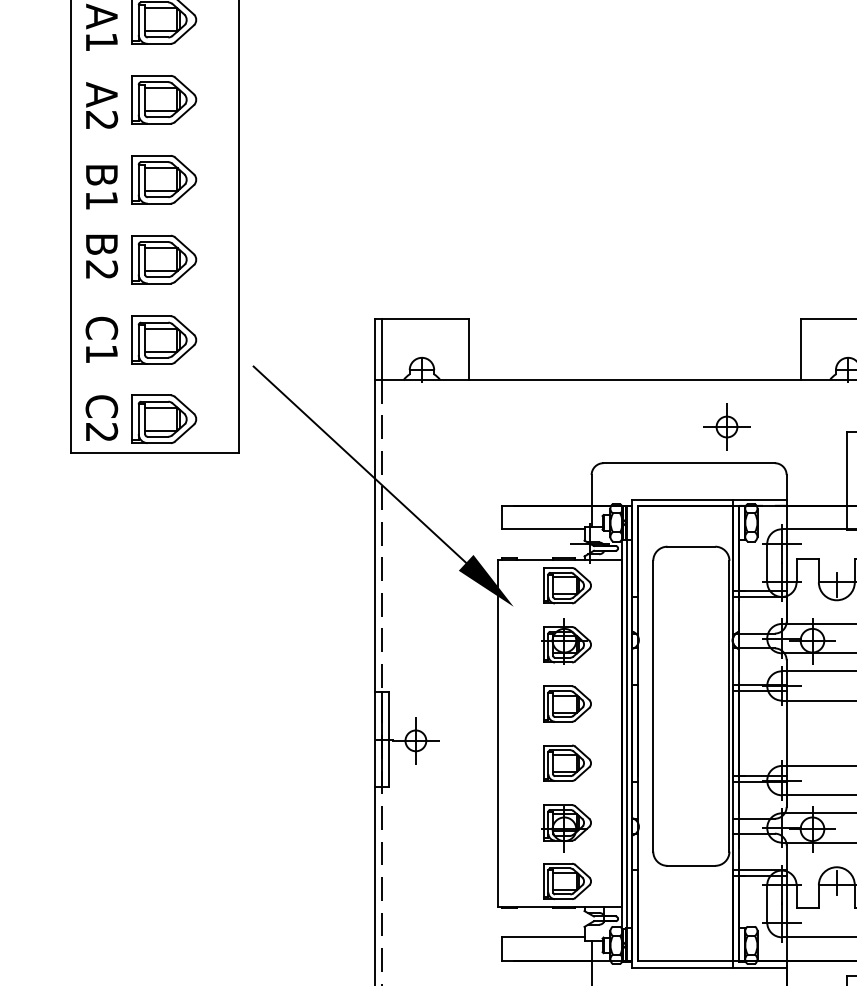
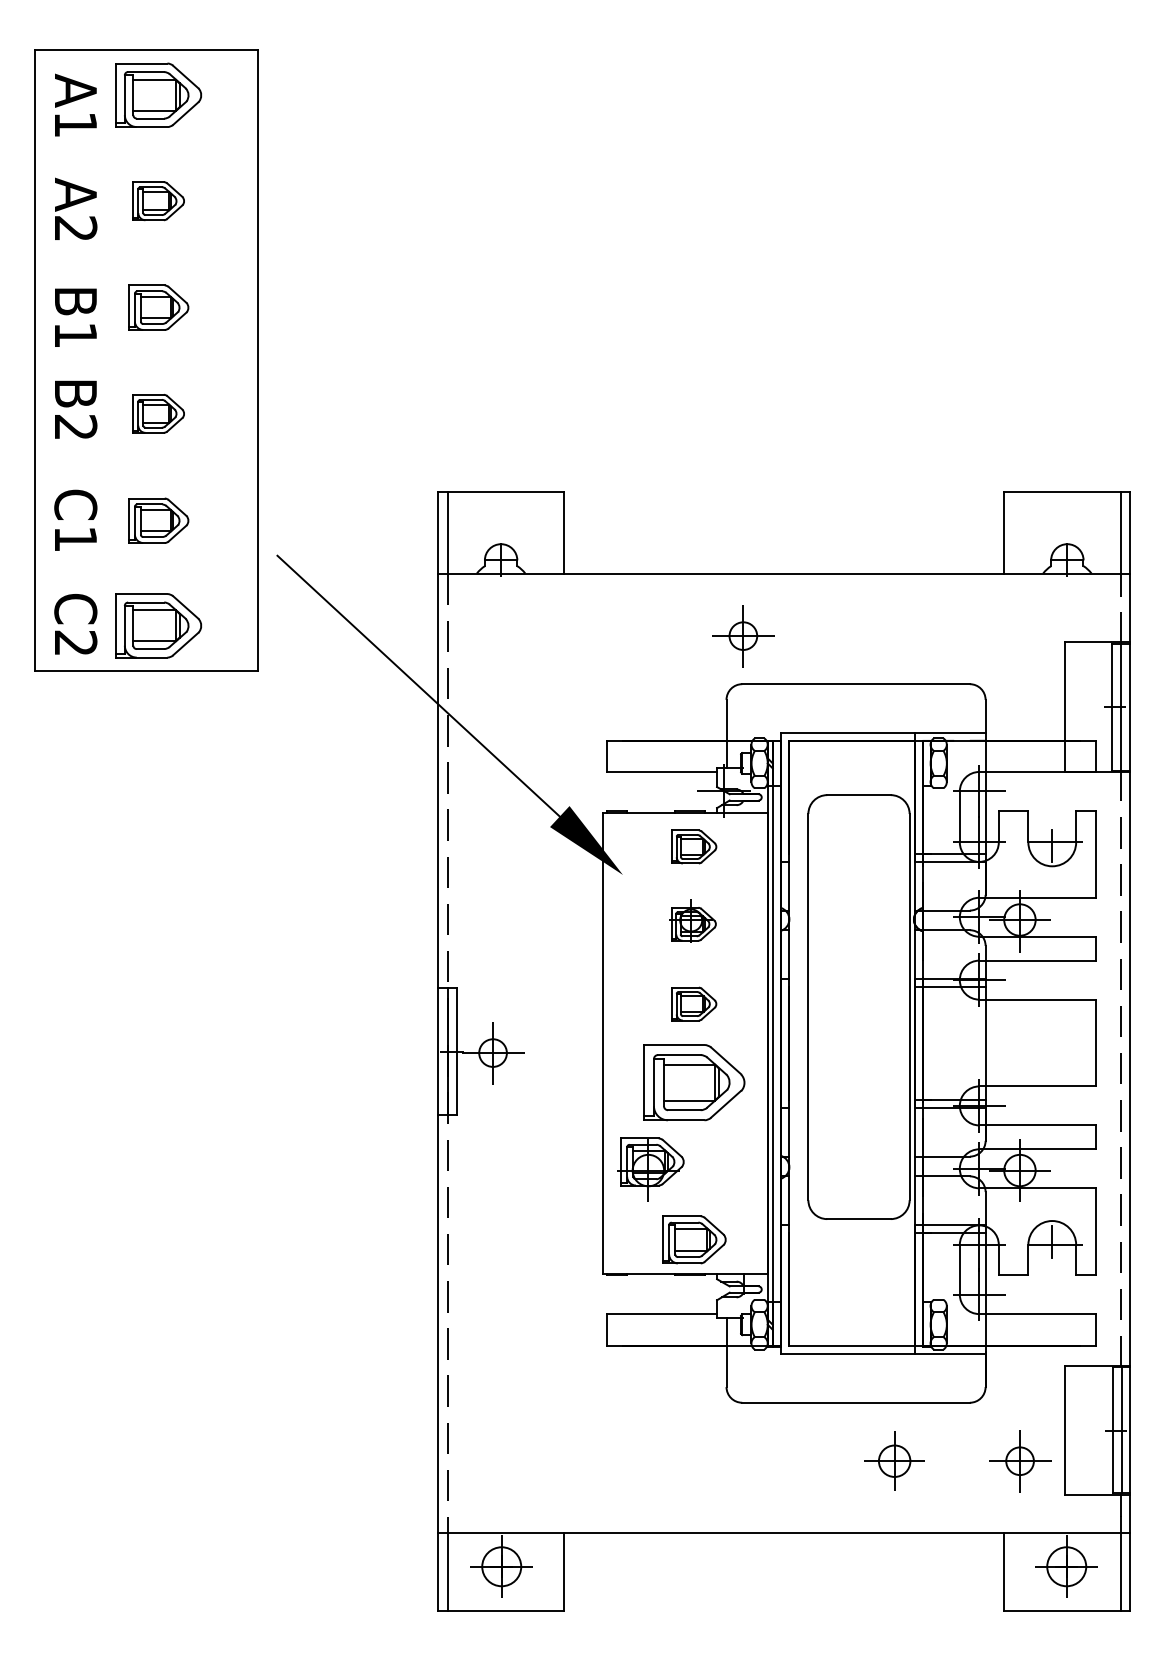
part: (164, 99) -> (158, 200), size x0.6
part: (164, 179) -> (158, 307), size x0.7
part: (164, 259) -> (158, 413), size x0.6
part: (164, 339) -> (158, 520), size x0.7
part: (727, 427) -> (743, 636), moved
part: (567, 585) -> (694, 846), size x0.7
part: (566, 641) -> (692, 921), size x0.7
part: (567, 703) -> (694, 1003), size x0.7
part: (567, 763) -> (694, 1082), size x1.6
part: (566, 828) -> (650, 1169), moved

